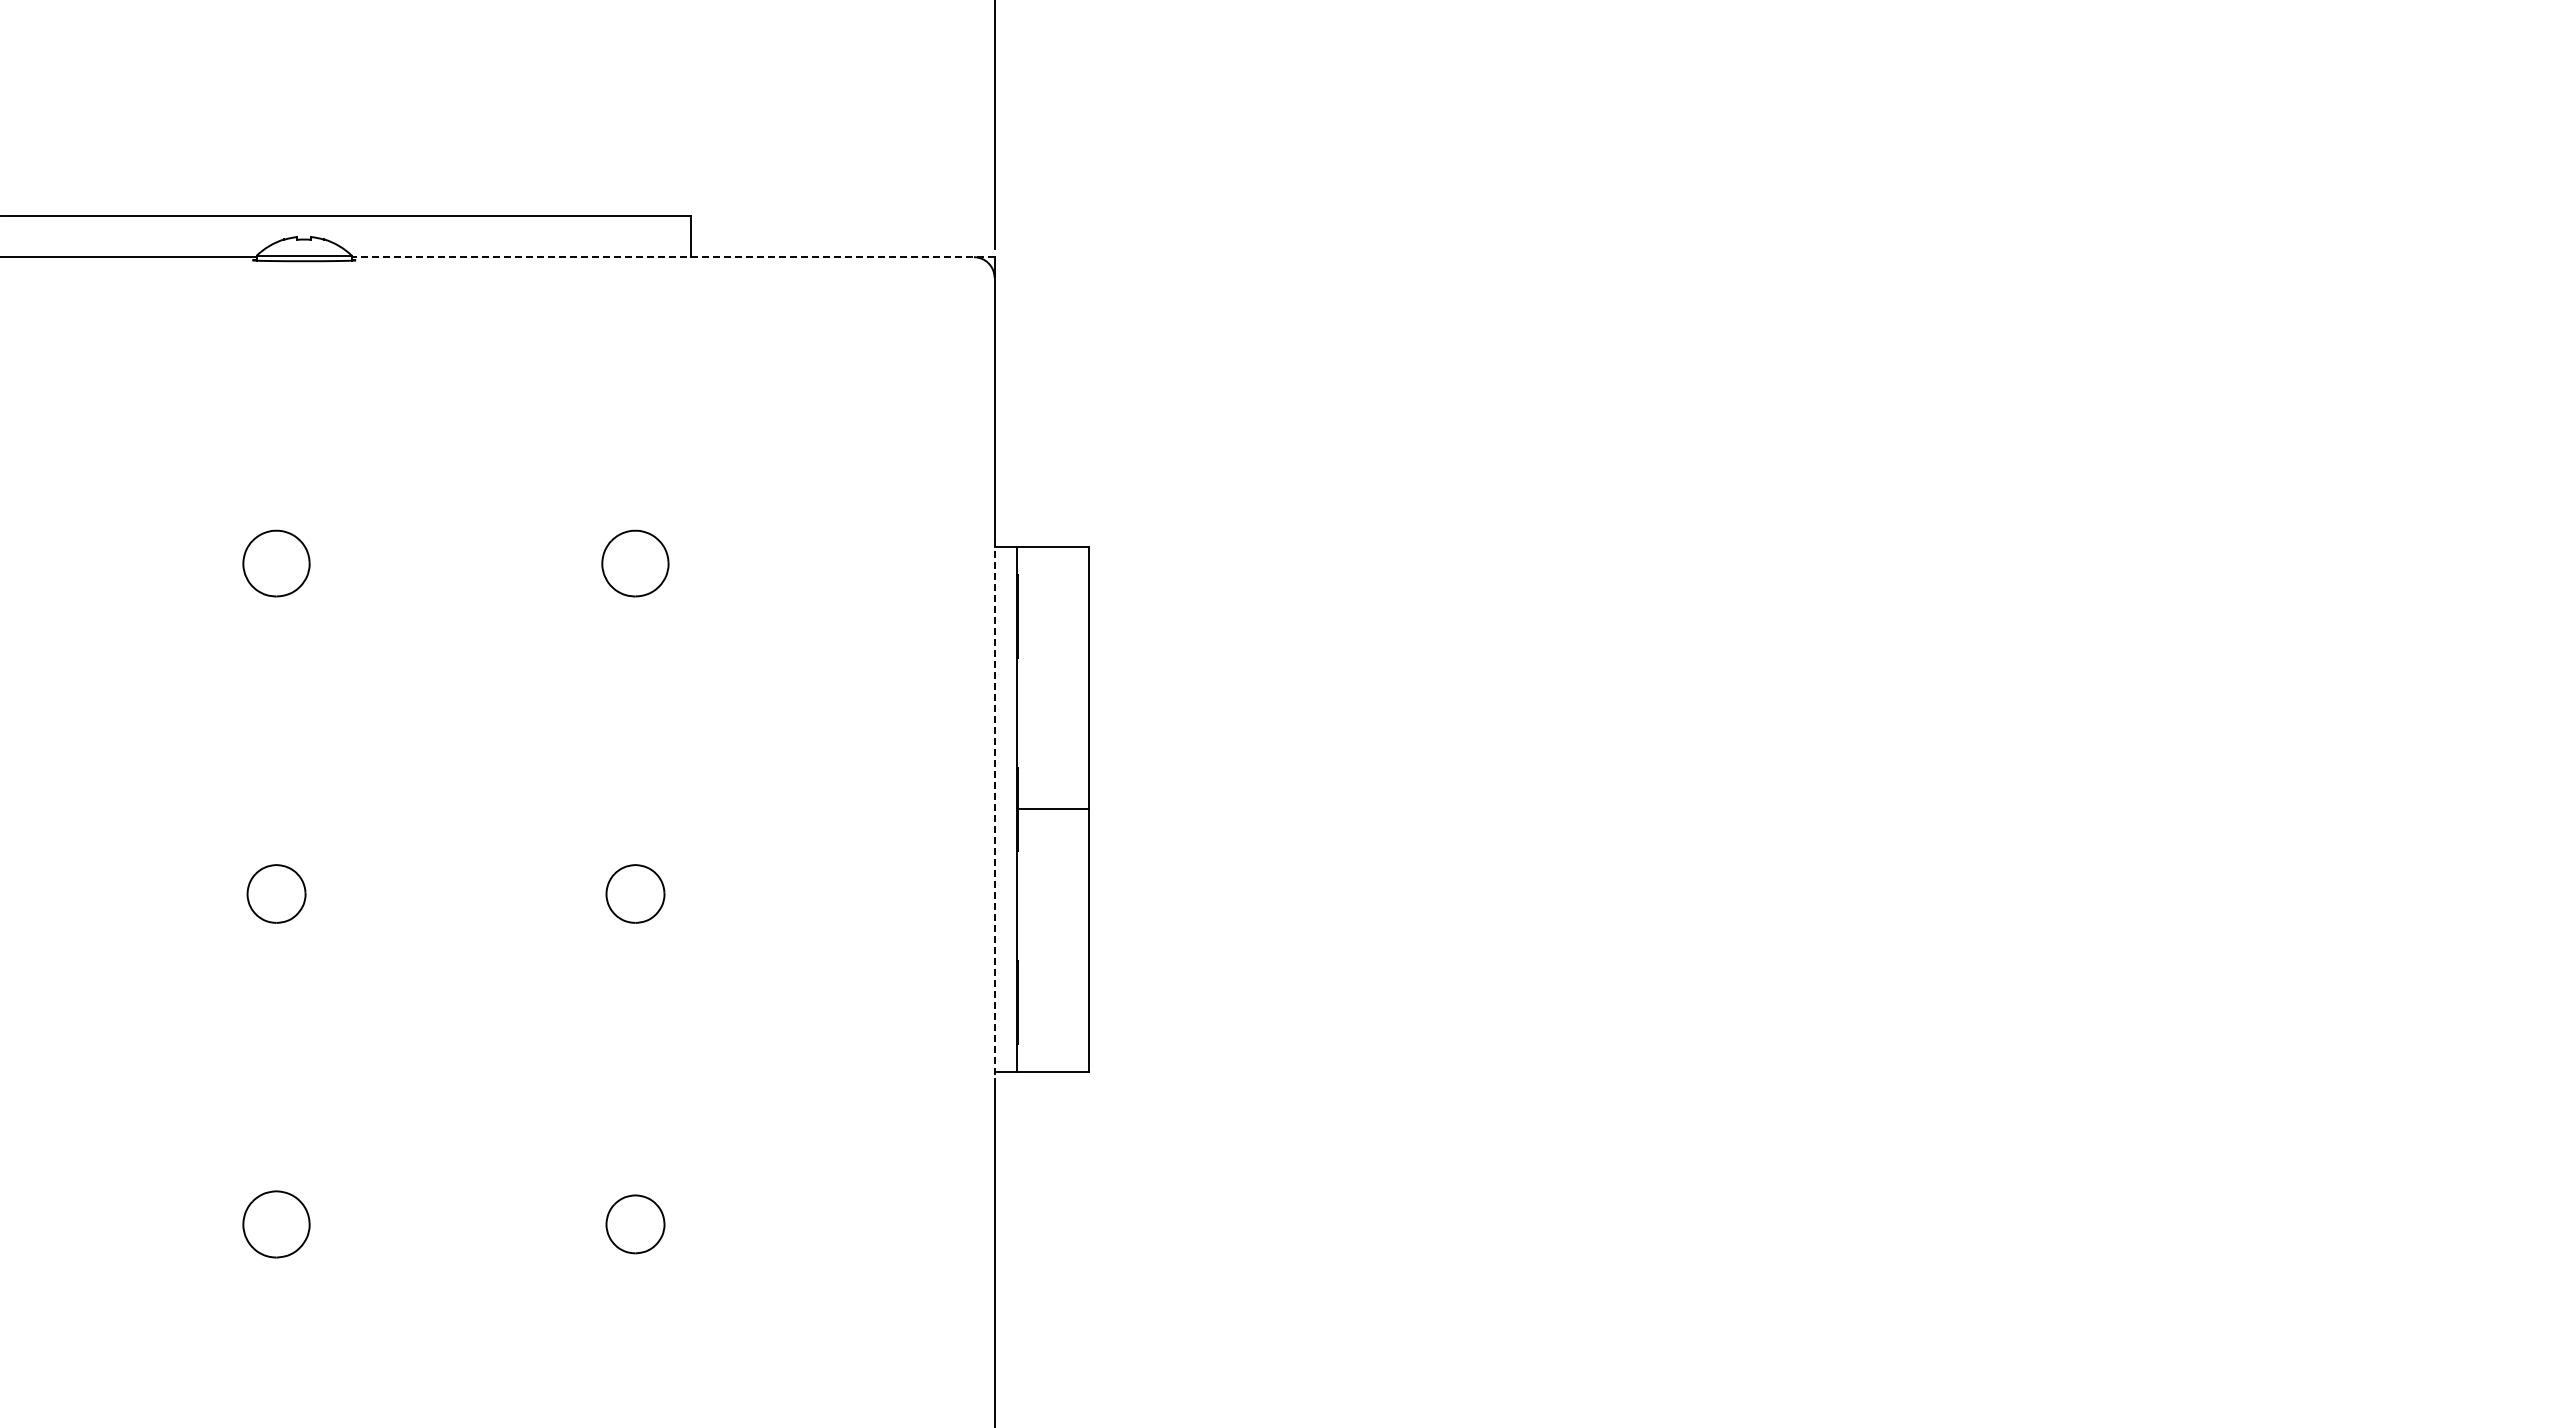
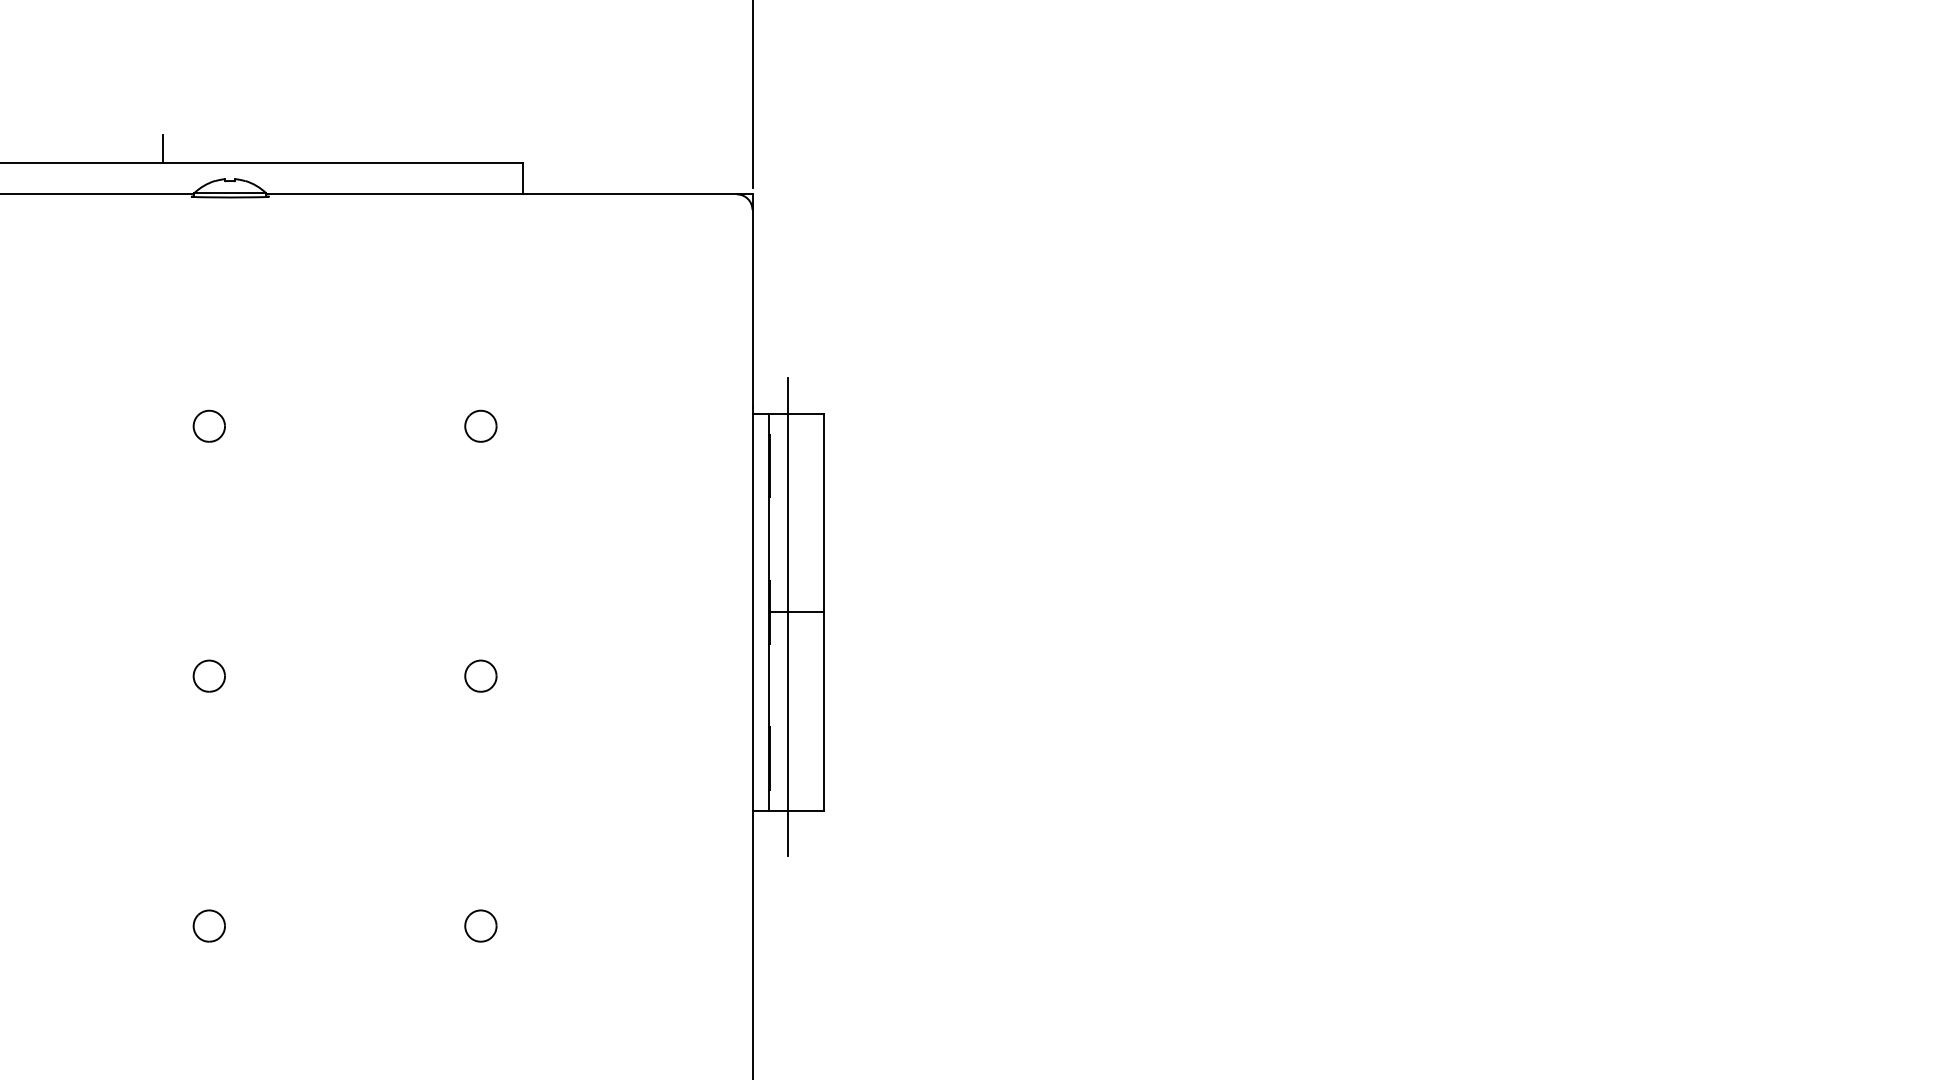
line: (215, 196) -> (163, 148), added
line: (672, 257) -> (508, 194), dashed -> solid
part: (276, 563) -> (209, 426), size x0.62
part: (635, 563) -> (480, 426), size x0.62
line: (994, 809) -> (752, 612), dashed -> solid
line: (1041, 815) -> (787, 616), added
part: (276, 893) -> (209, 675), size x0.71
part: (635, 893) -> (480, 675), size x0.71
part: (276, 1223) -> (209, 925), size x0.62
part: (635, 1223) -> (480, 925), size x0.71

